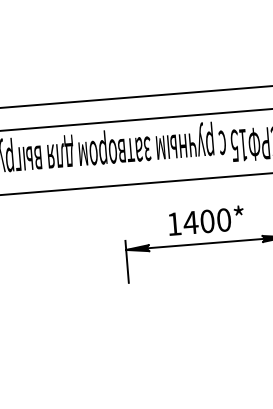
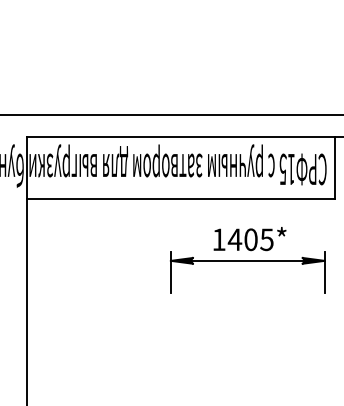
text: (223, 219) -> (266, 239), 1400* -> 1405*

